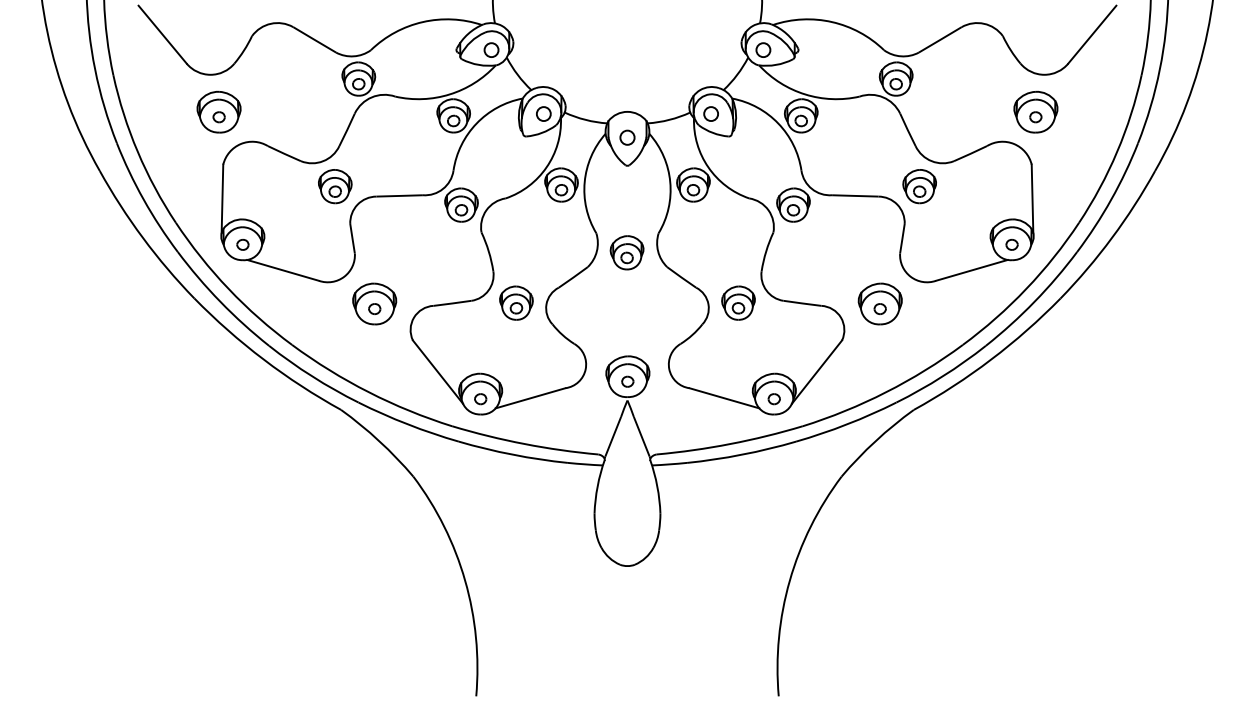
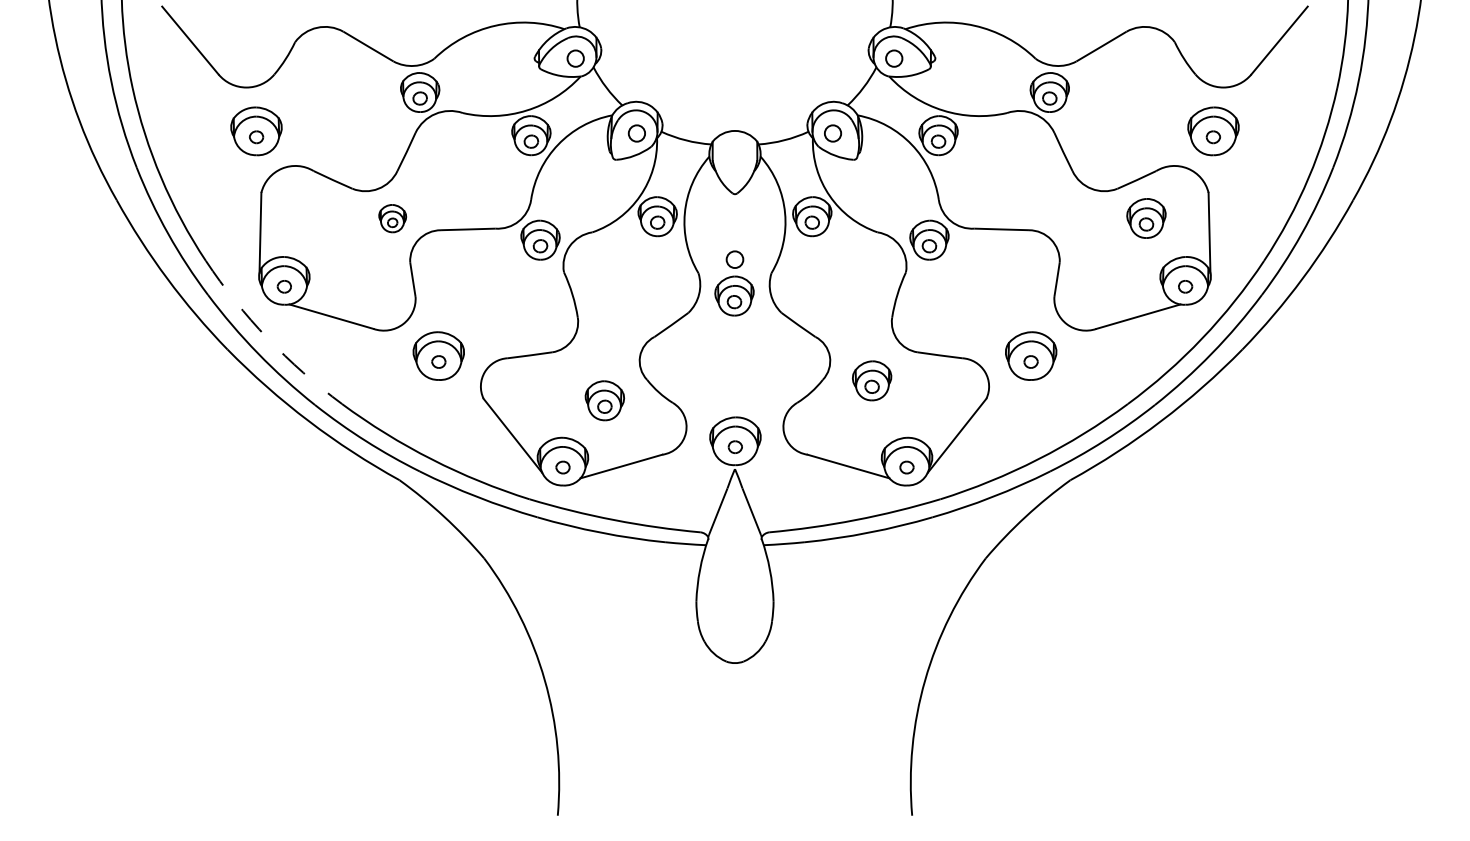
circle: (627, 137) -> (735, 259), moved
part: (335, 186) -> (392, 218), size x0.7
part: (919, 186) -> (1146, 218), moved
arc: (228, 288) -> (267, 337), solid -> dashed
part: (516, 302) -> (604, 399), moved
part: (738, 302) -> (872, 380), moved

